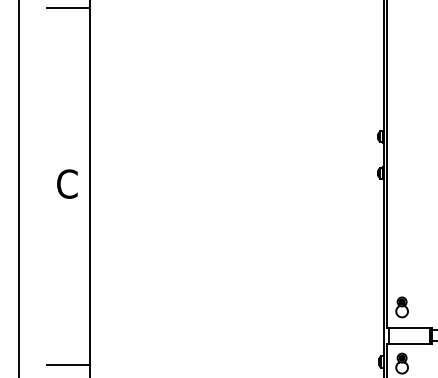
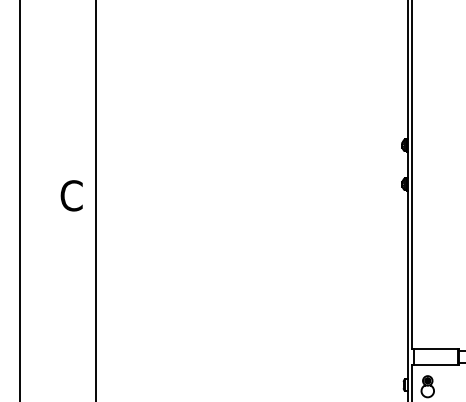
line: (68, 8) -> (72, 9), removed
part: (401, 307) -> (427, 327), removed
line: (68, 364) -> (72, 387), removed

